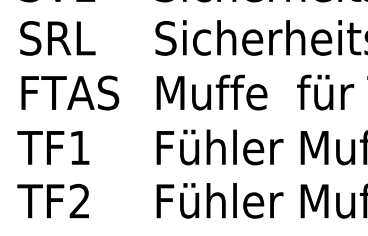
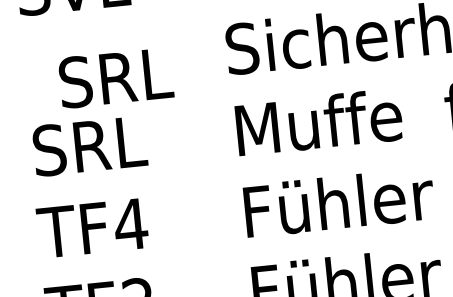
text: (57, 38) -> (115, 78), moved
text: (69, 92) -> (107, 143), FTAS -> SRL
text: (79, 147) -> (130, 223), TF1 -> TF4

